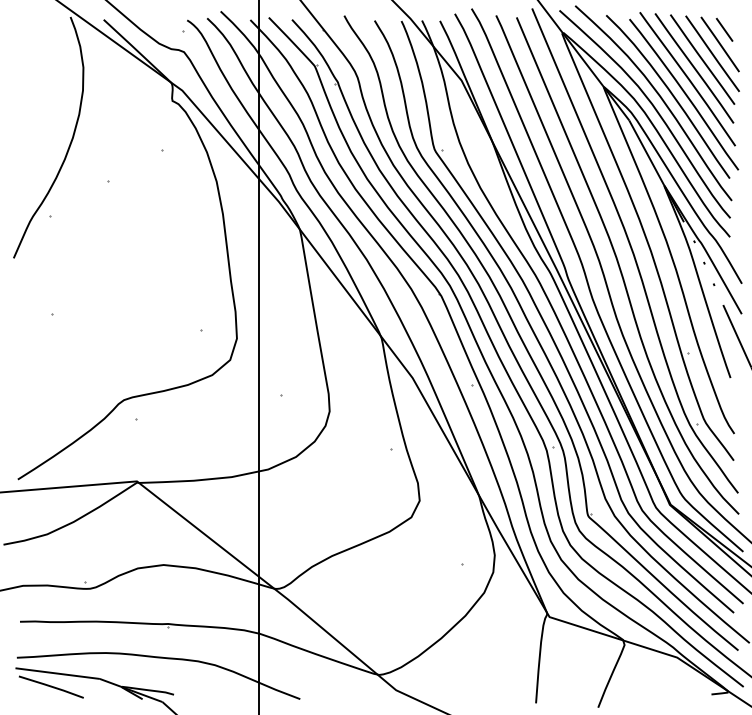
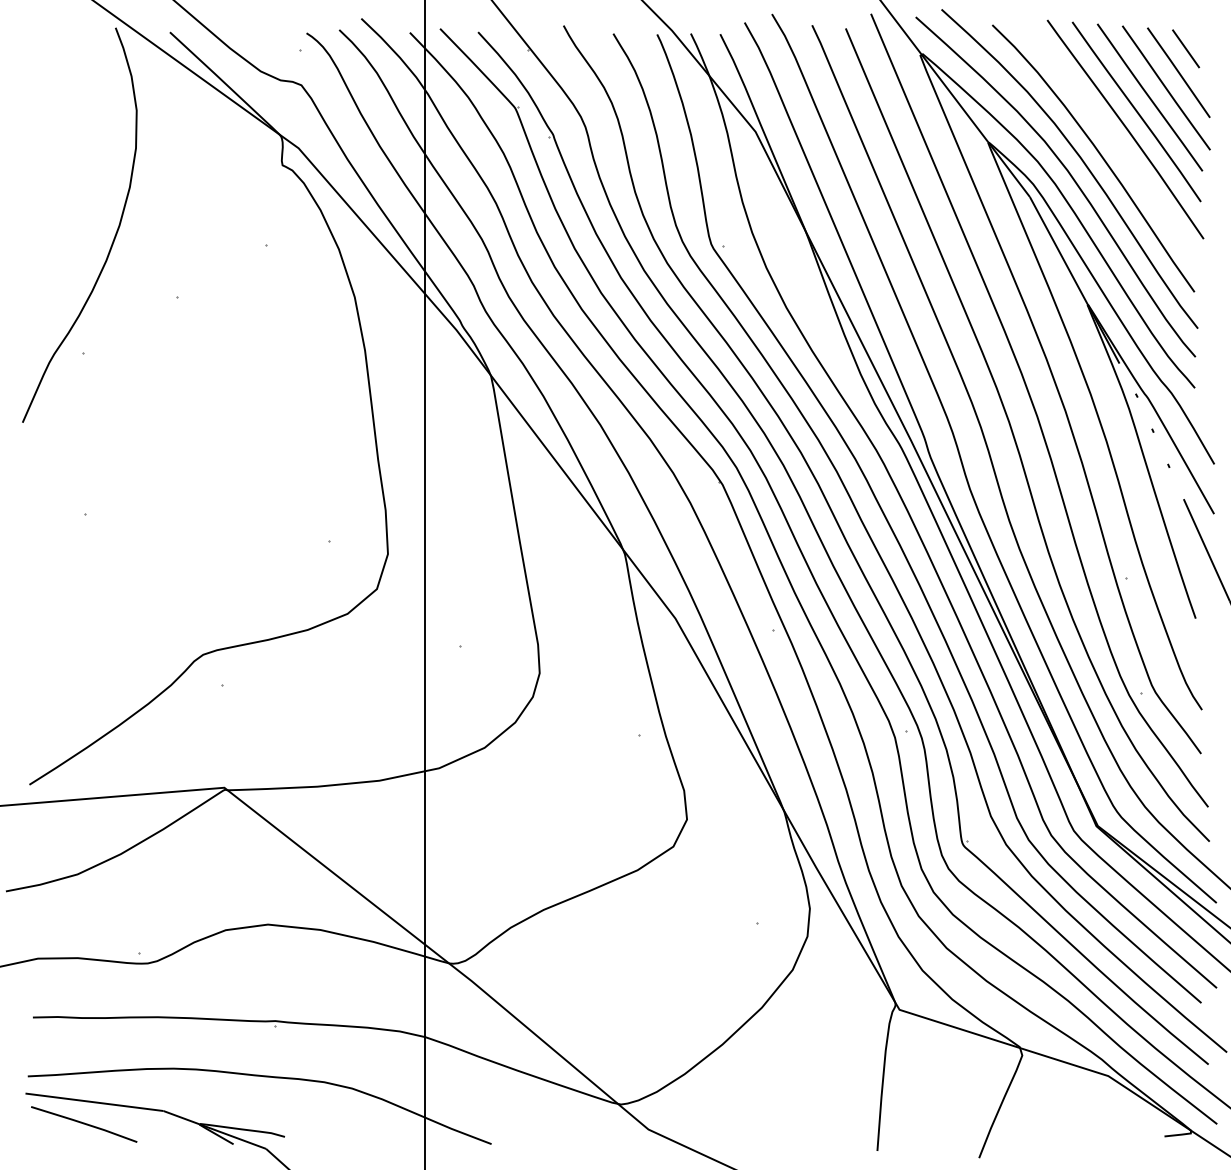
curve: (684, 94) -> (1120, 154), removed

